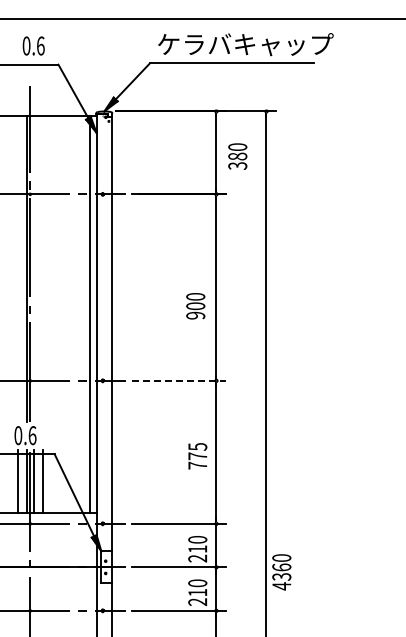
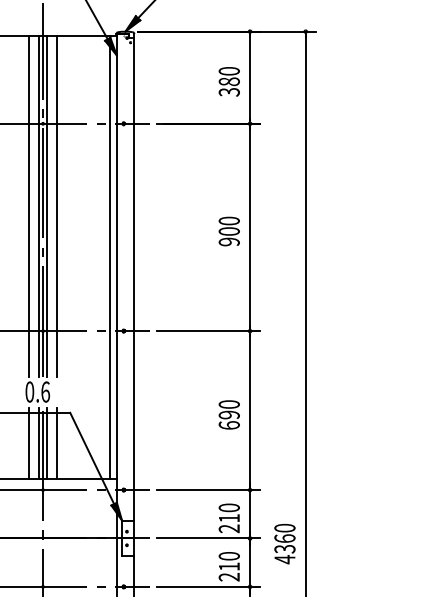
text: (237, 156) -> (229, 81), moved
line: (17, 268) -> (28, 206), added
line: (33, 268) -> (46, 206), added
line: (42, 268) -> (56, 206), added
text: (195, 306) -> (229, 231), moved
line: (179, 380) -> (209, 330), dashed -> solid
text: (197, 456) -> (229, 415), 775 -> 690
text: (281, 572) -> (284, 544), moved

